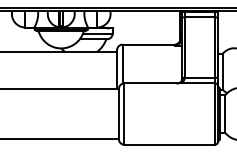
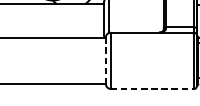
line: (118, 114) -> (105, 61), solid -> dashed
line: (170, 144) -> (153, 88), solid -> dashed

